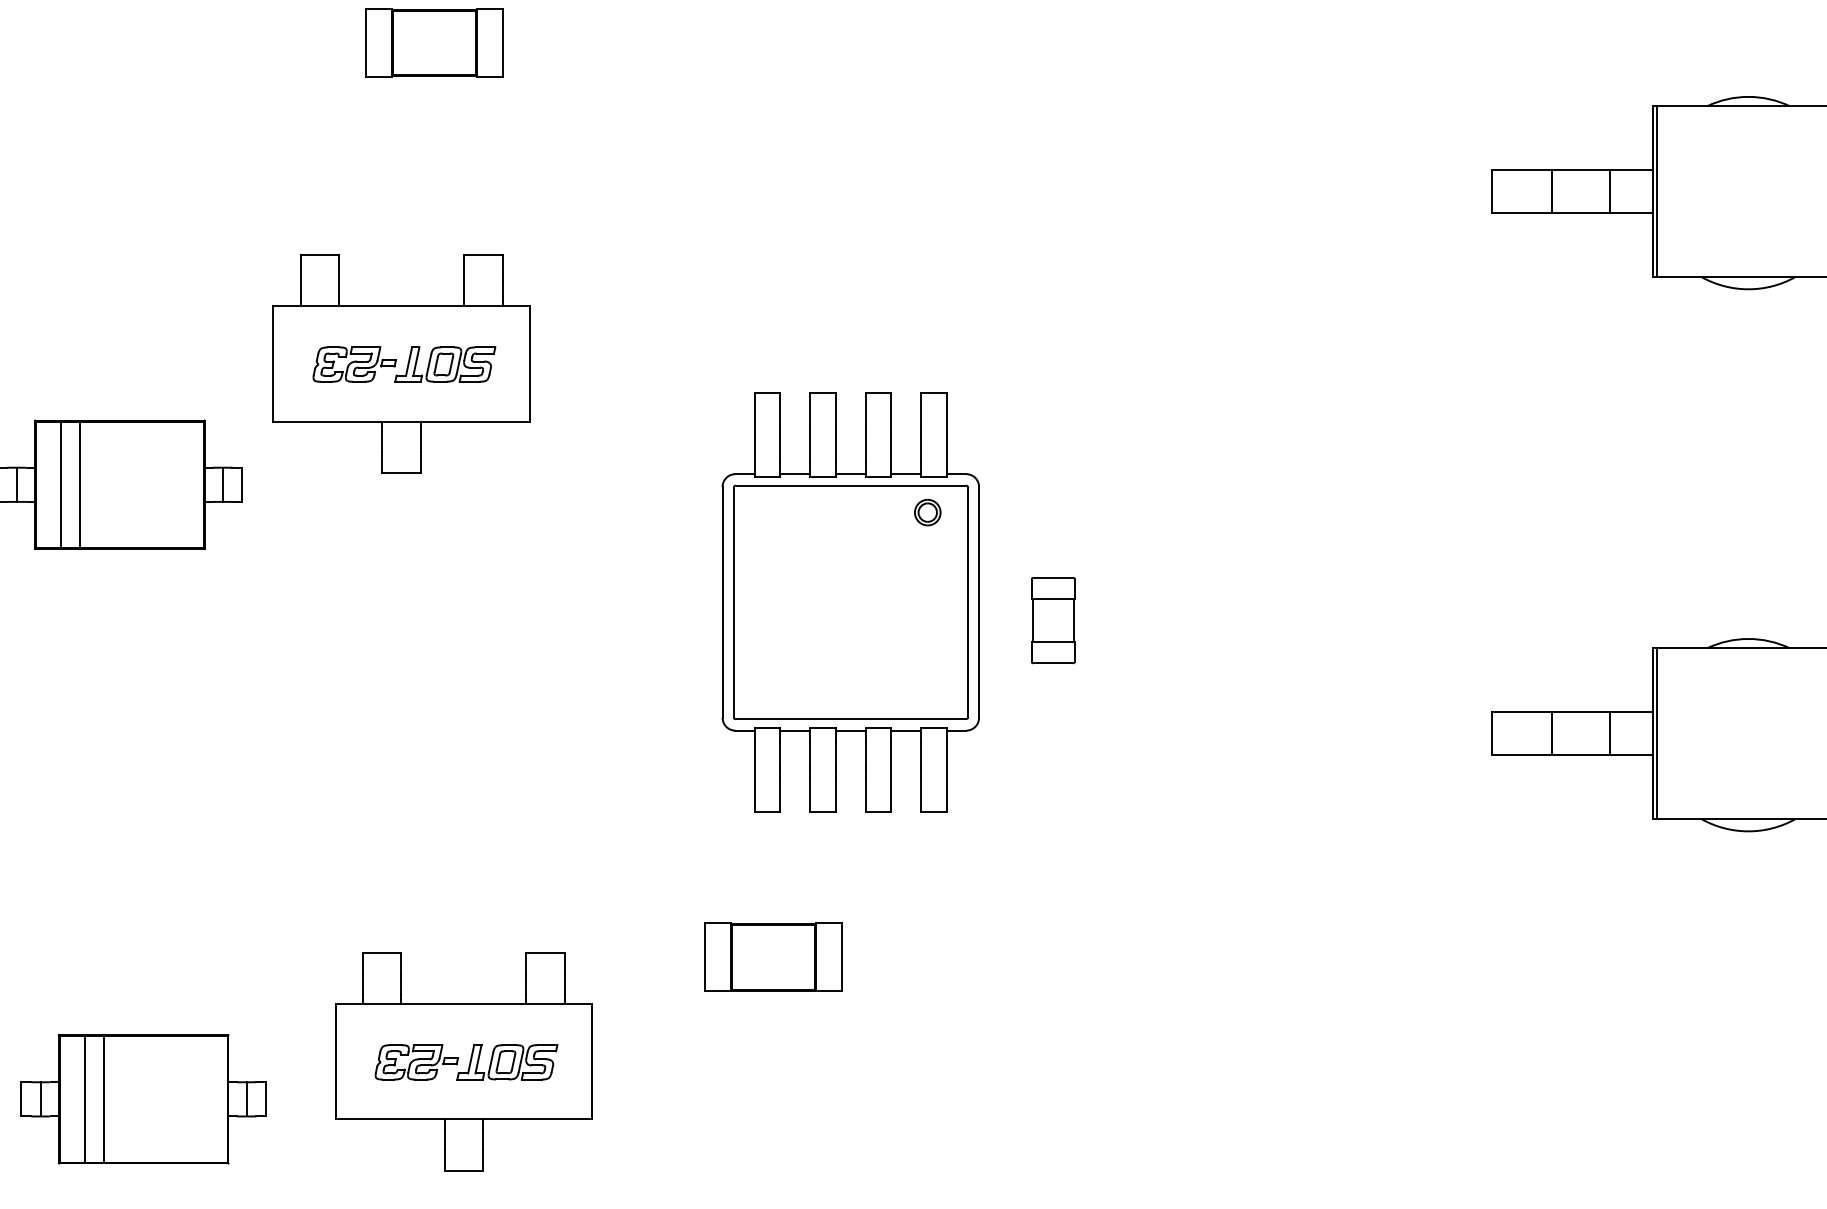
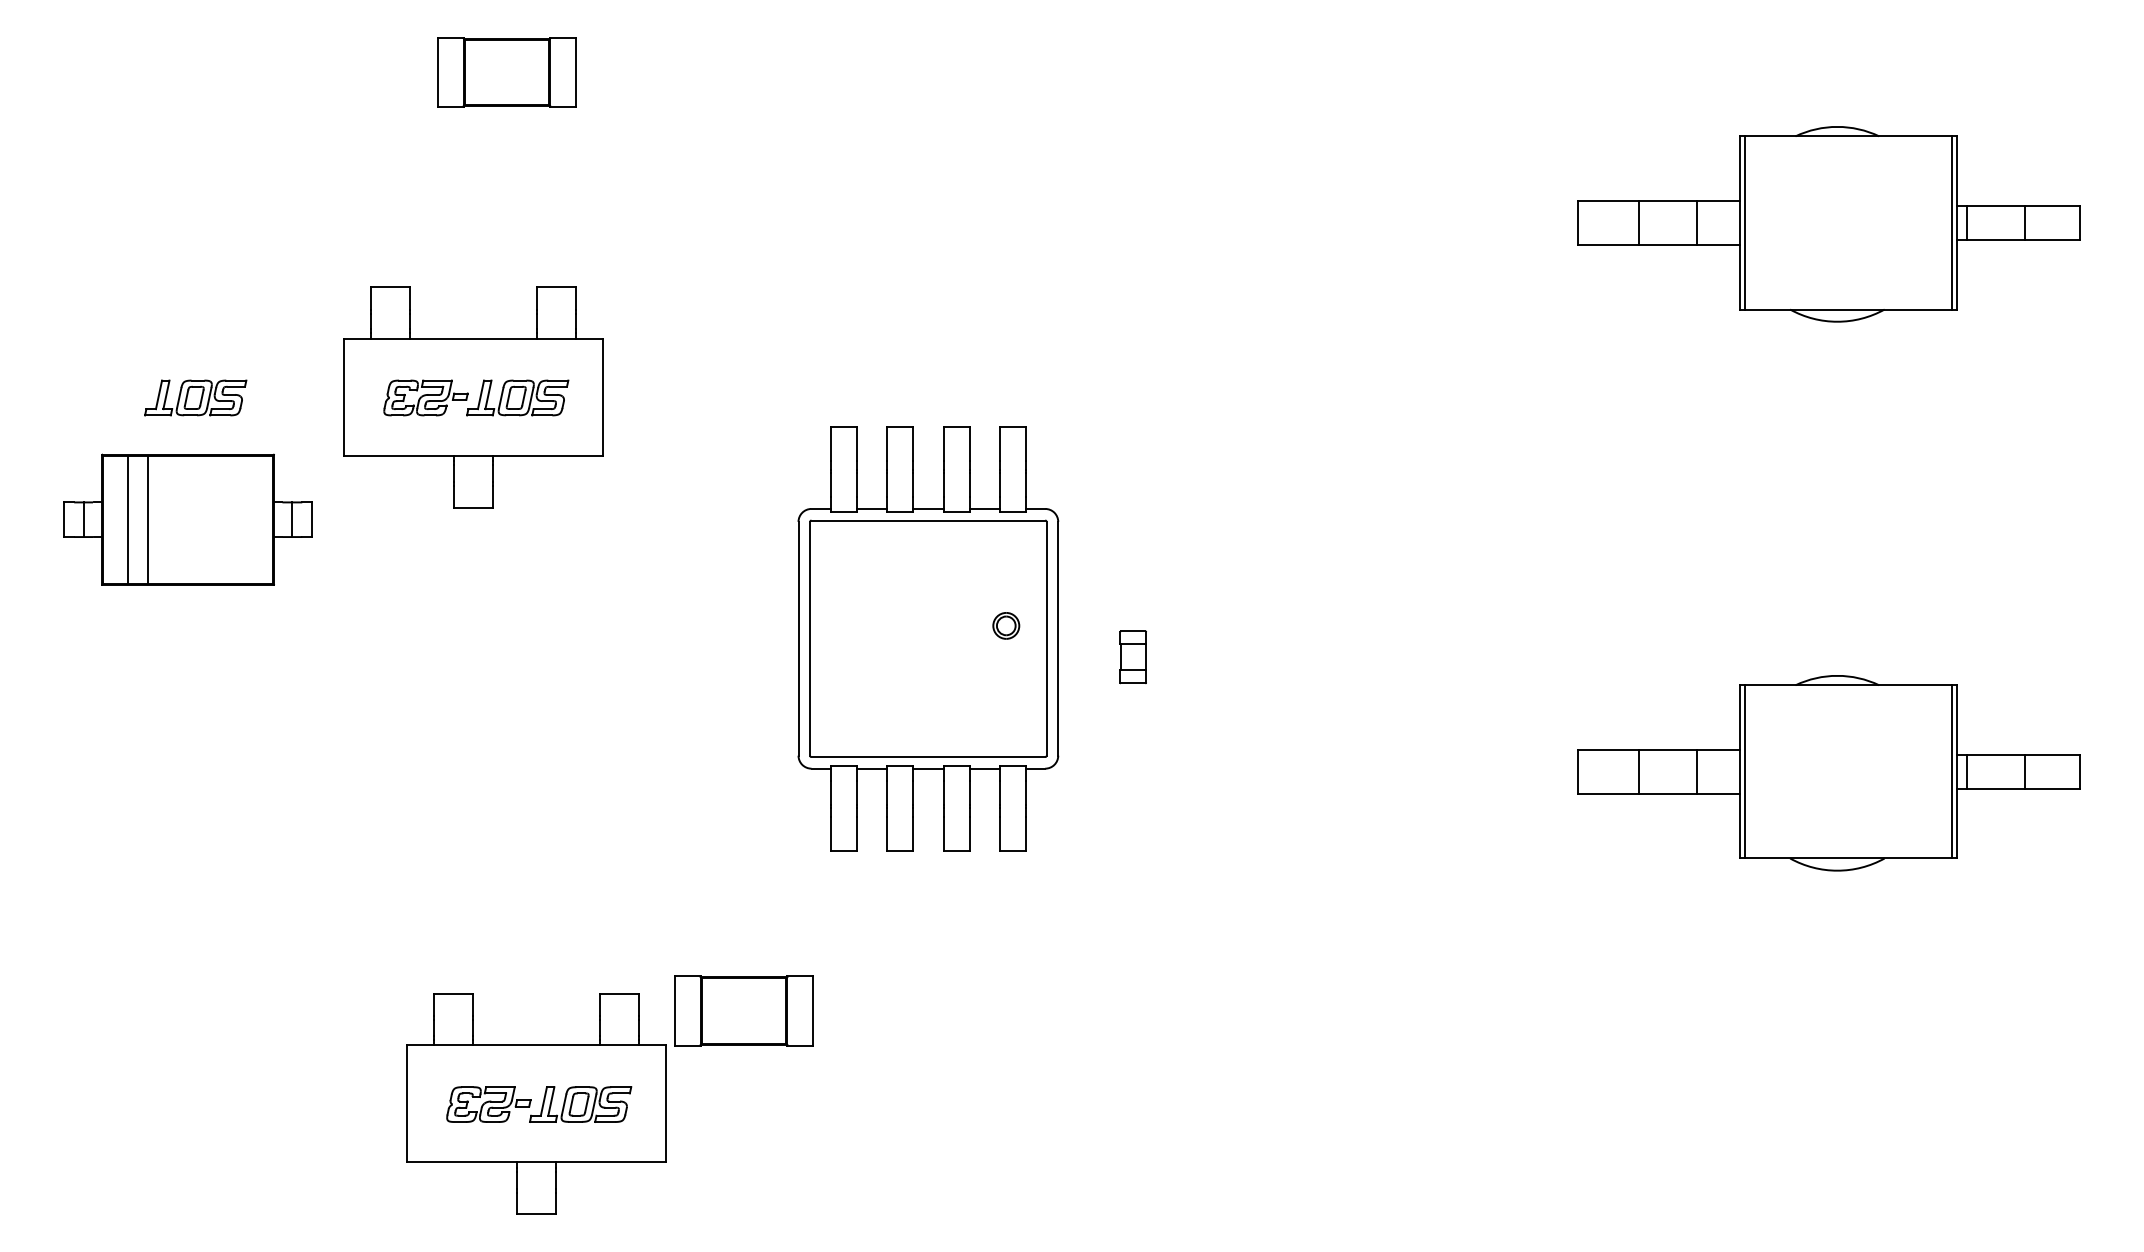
part: (127, 364) -> (195, 397), added
part: (927, 512) -> (1006, 625), moved
part: (1052, 620) -> (1132, 657), size x0.6
part: (772, 956) -> (743, 1010), moved
part: (143, 1099) -> (212, 1142), removed

